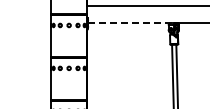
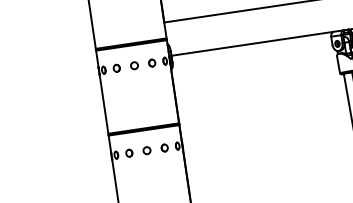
line: (130, 23) -> (255, 43), dashed -> solid

